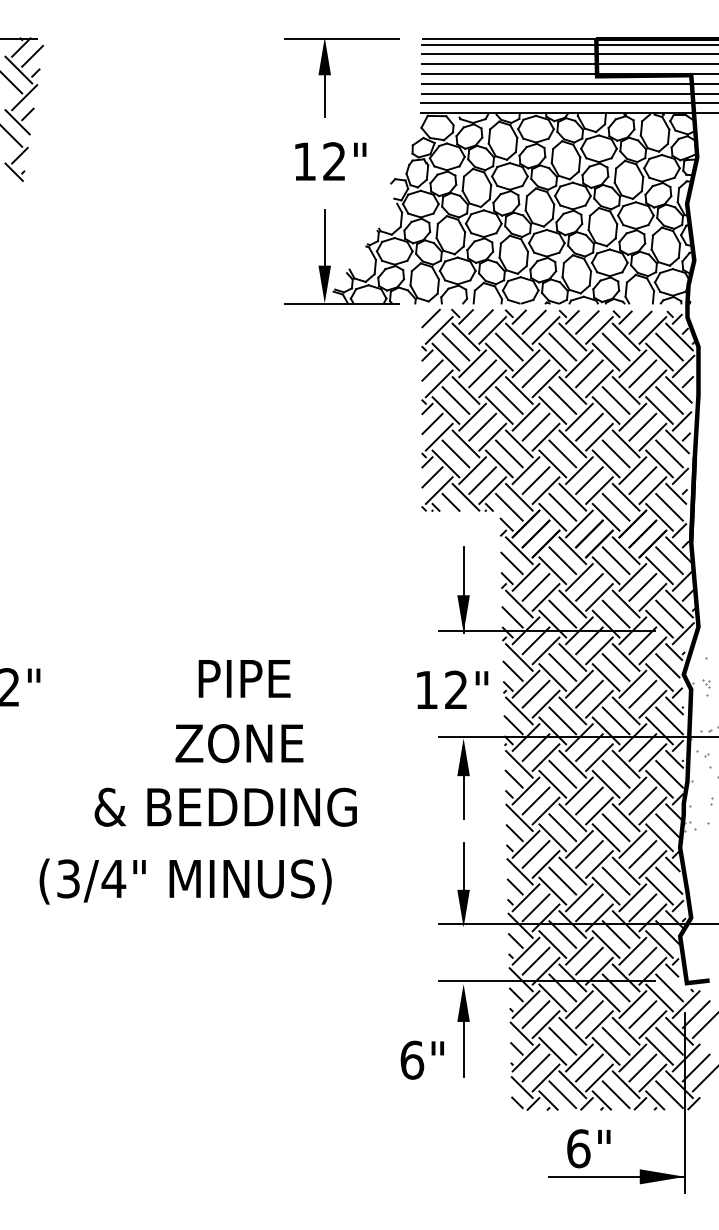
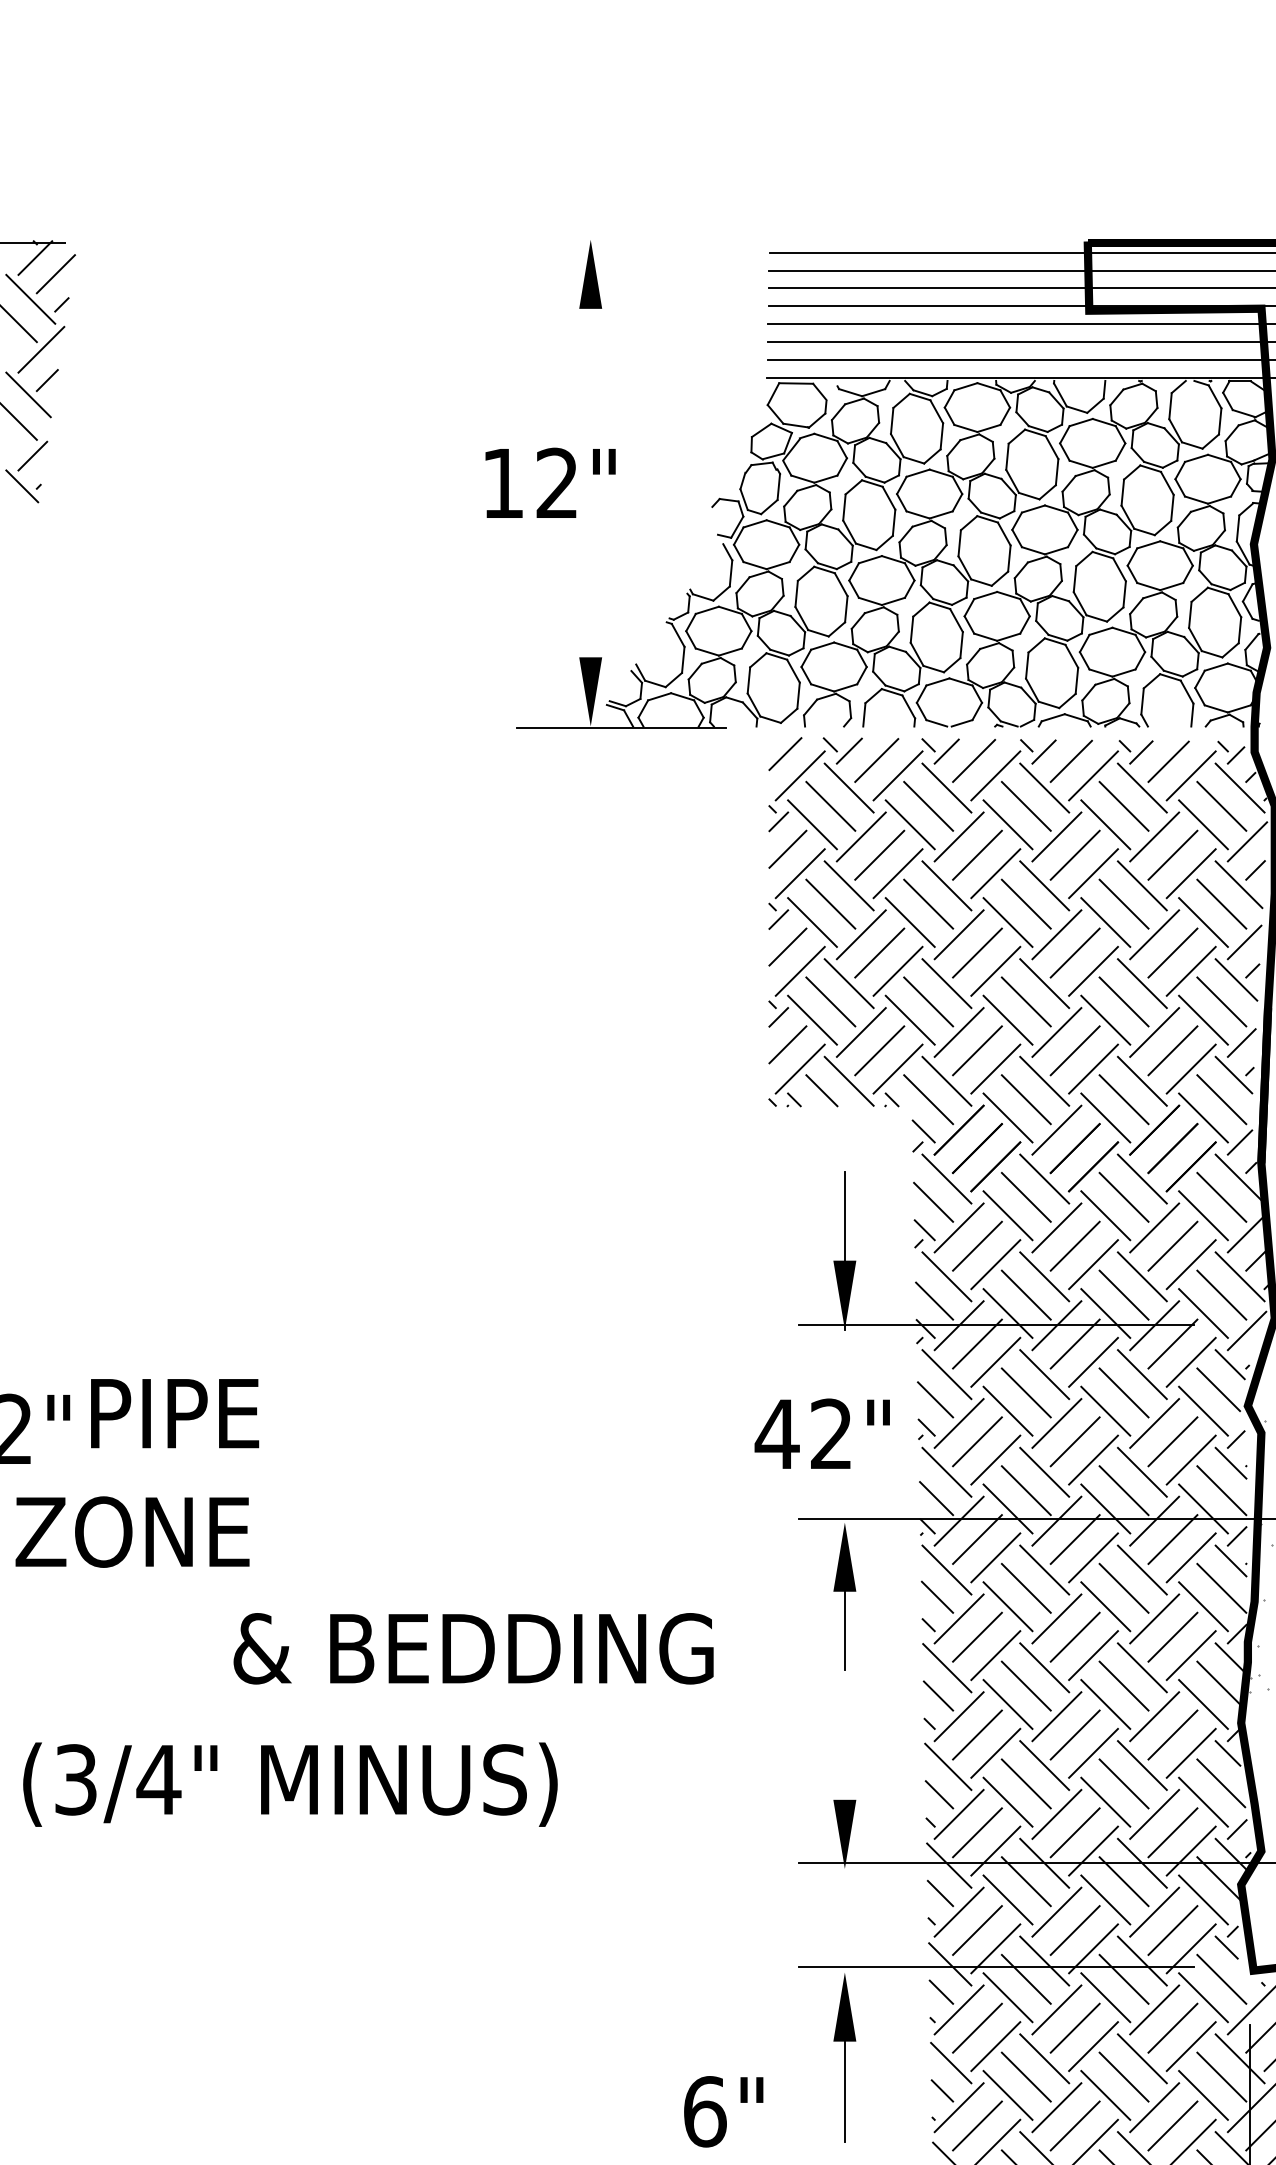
line: (341, 38) -> (621, 241), removed
line: (537, 39) -> (980, 243), removed
line: (324, 96) -> (590, 347), removed
text: (330, 161) -> (549, 483), moved
line: (324, 237) -> (590, 605), removed
text: (244, 678) -> (174, 1412), moved
text: (426, 689) -> (776, 1433), 12" -> 42"
text: (239, 743) -> (132, 1531), moved
text: (225, 806) -> (473, 1647), moved
line: (463, 866) -> (844, 1757), removed
text: (185, 881) -> (290, 1784), moved
text: (421, 1059) -> (722, 2110), moved

